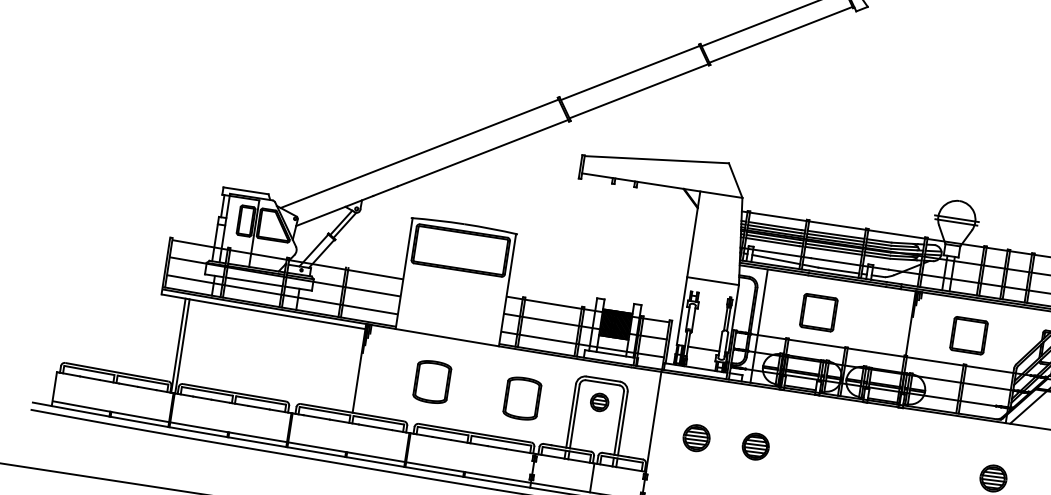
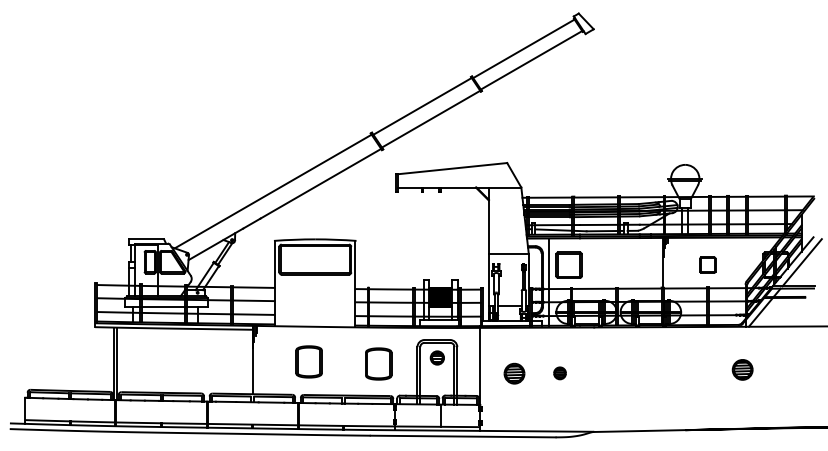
part: (818, 311) -> (568, 264), moved
part: (968, 334) -> (707, 264), size x0.6
part: (755, 446) -> (559, 373), size x0.6

